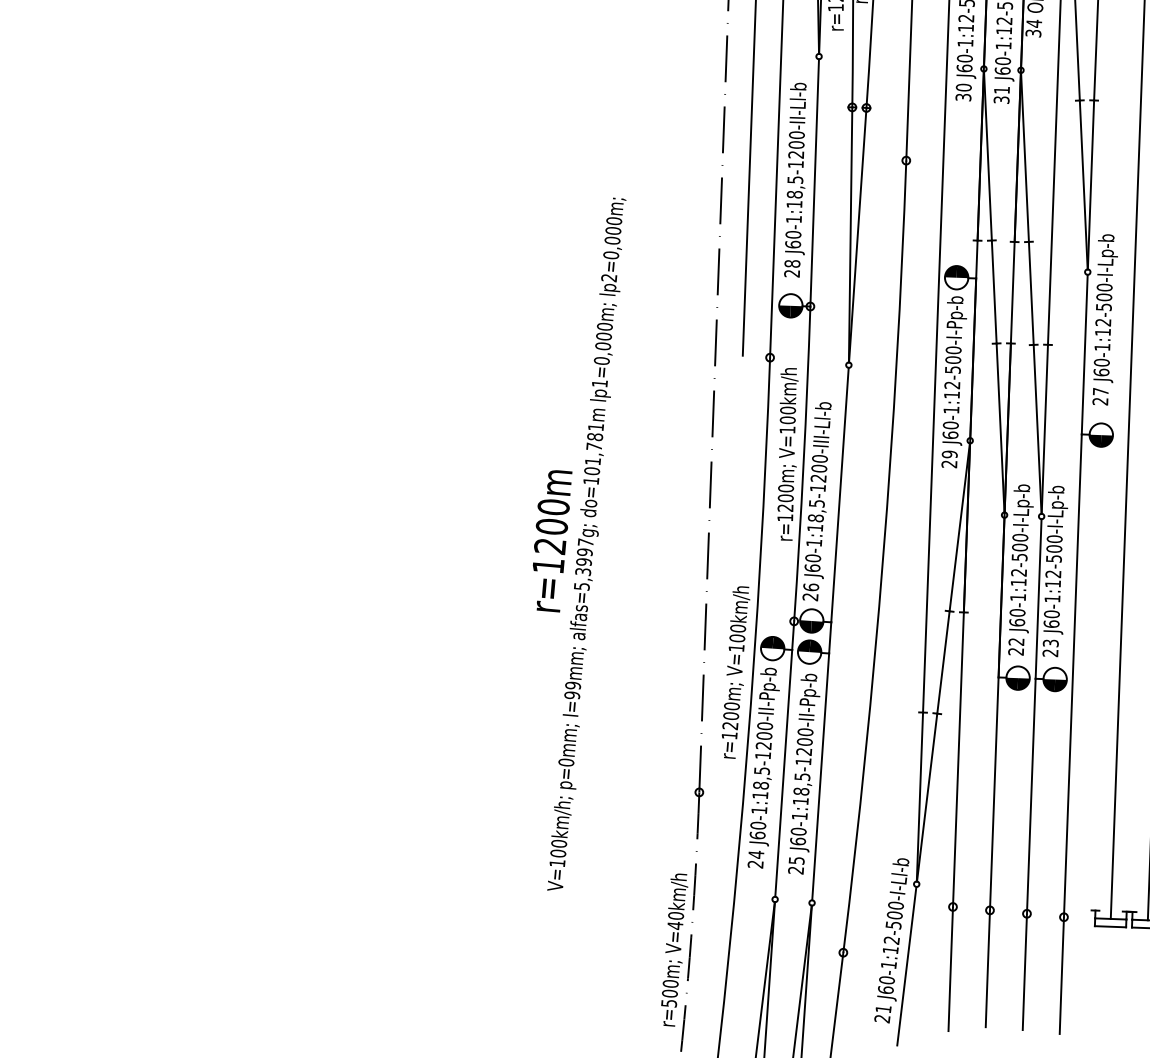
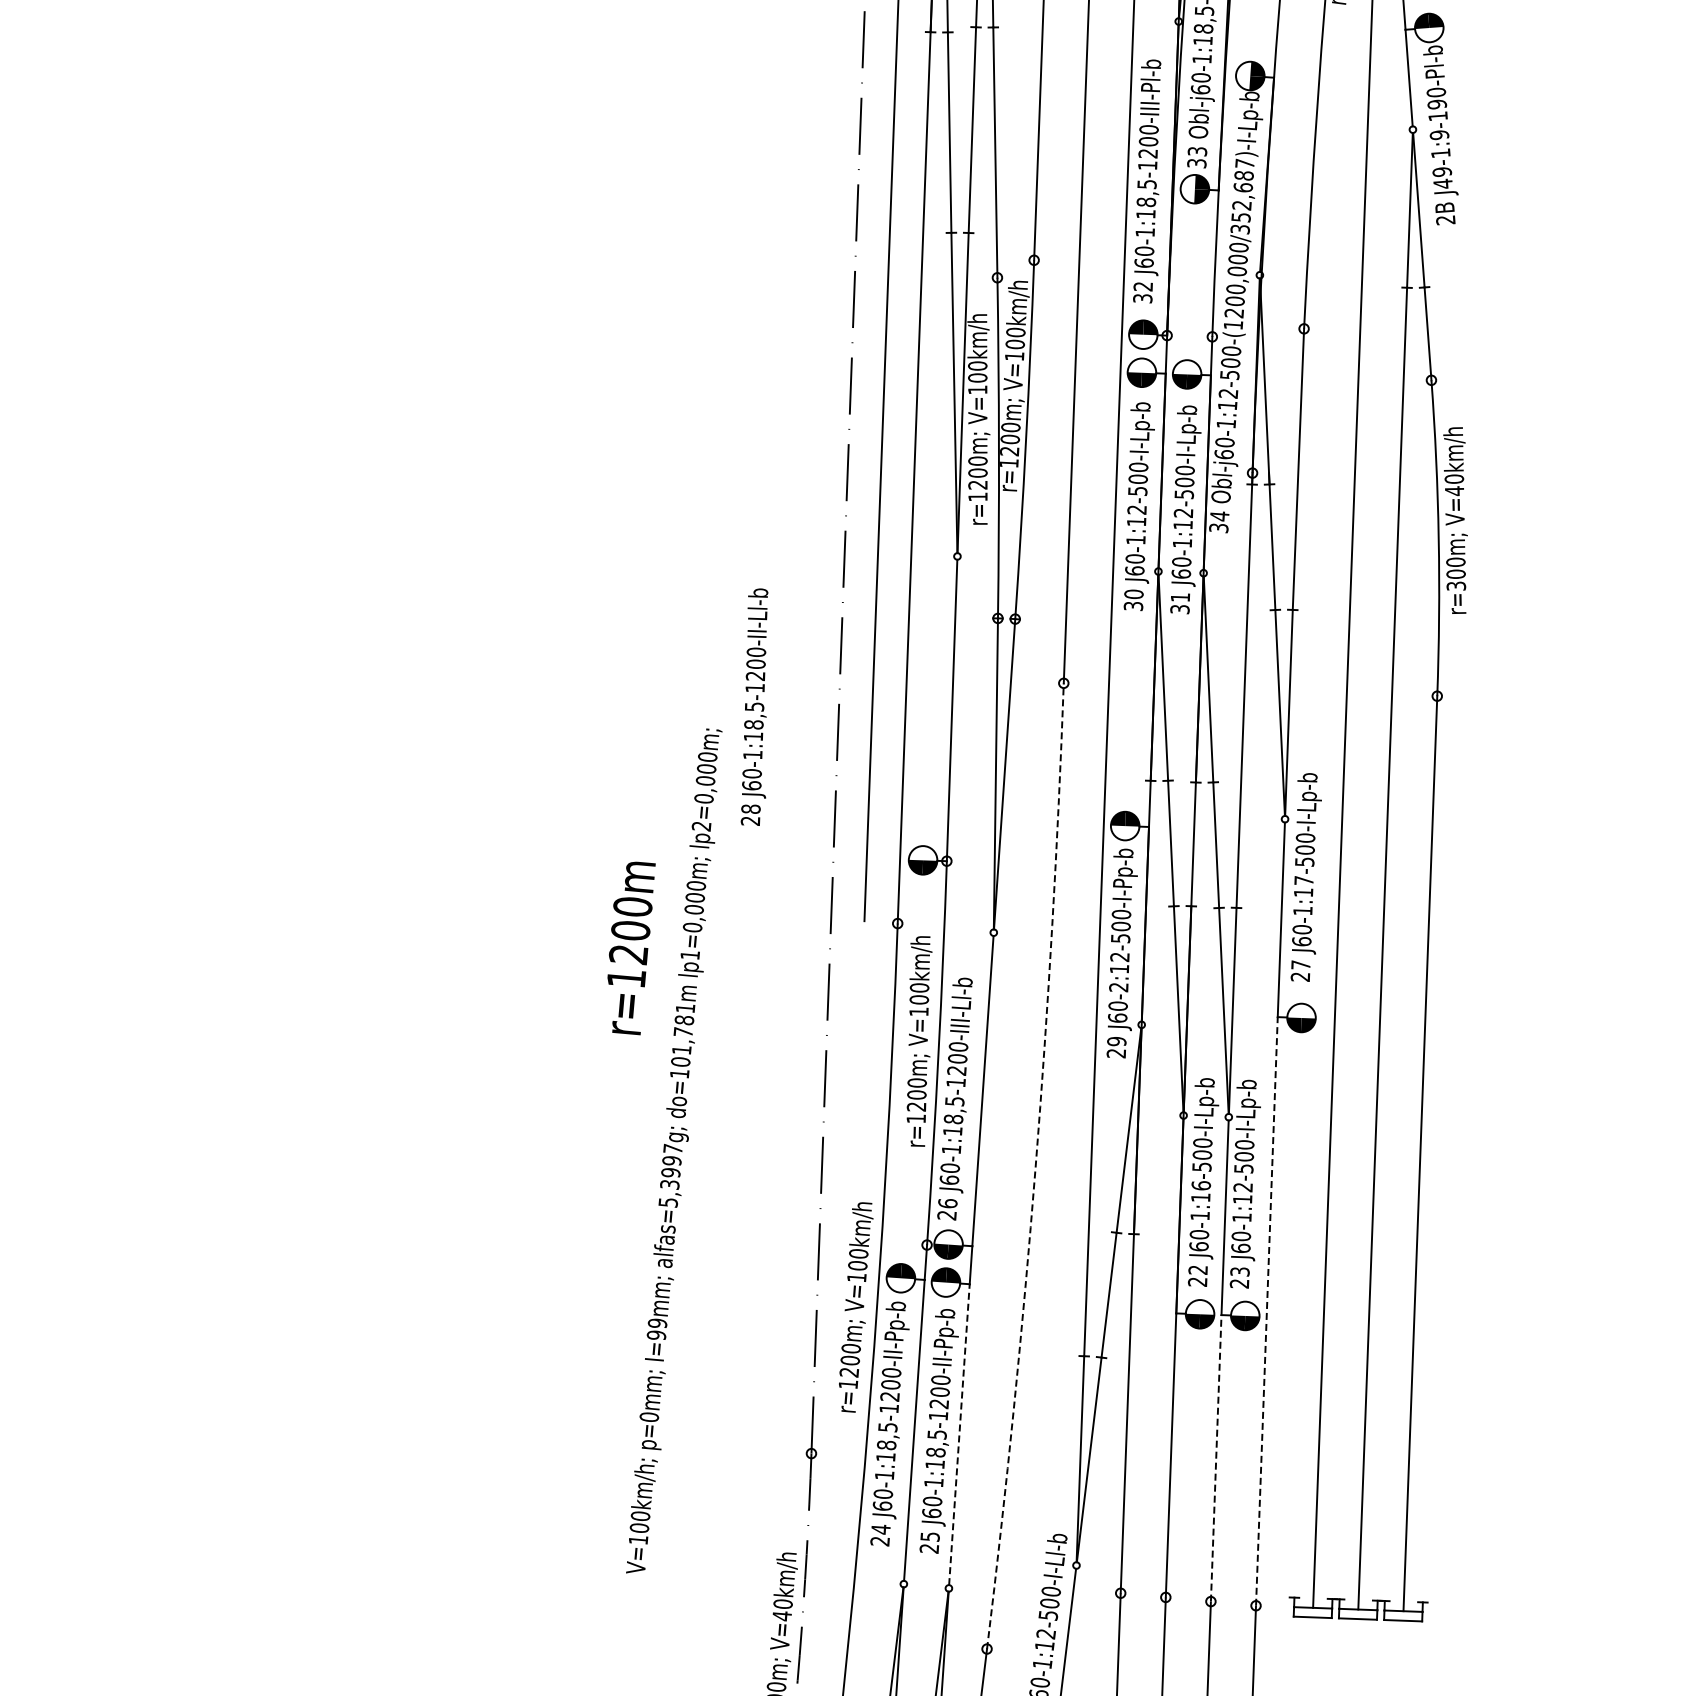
text: (795, 179) -> (754, 706), moved
text: (1102, 322) -> (1303, 880), J60-1:12-500-I-Lp-b -> J60-1:17-500-I-Lp-b
text: (951, 410) -> (1118, 987), J60-1:12-500-I-Pp-b -> J60-2:12-500-I-Pp-b
text: (552, 541) -> (631, 948), moved
arc: (883, 556) -> (1035, 1166), solid -> dashed
text: (1019, 572) -> (1201, 1185), J60-1:12-500-I-Lp-b -> J60-1:16-500-I-Lp-b
line: (1072, 675) -> (1266, 1311), solid -> dashed
line: (820, 776) -> (959, 1434), solid -> dashed
line: (1031, 795) -> (1216, 1457), solid -> dashed

